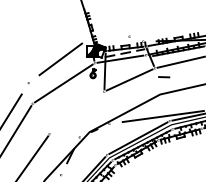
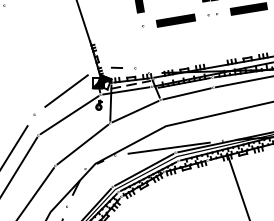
line: (163, 76) -> (116, 67), moved
line: (76, 112) -> (82, 144), added

